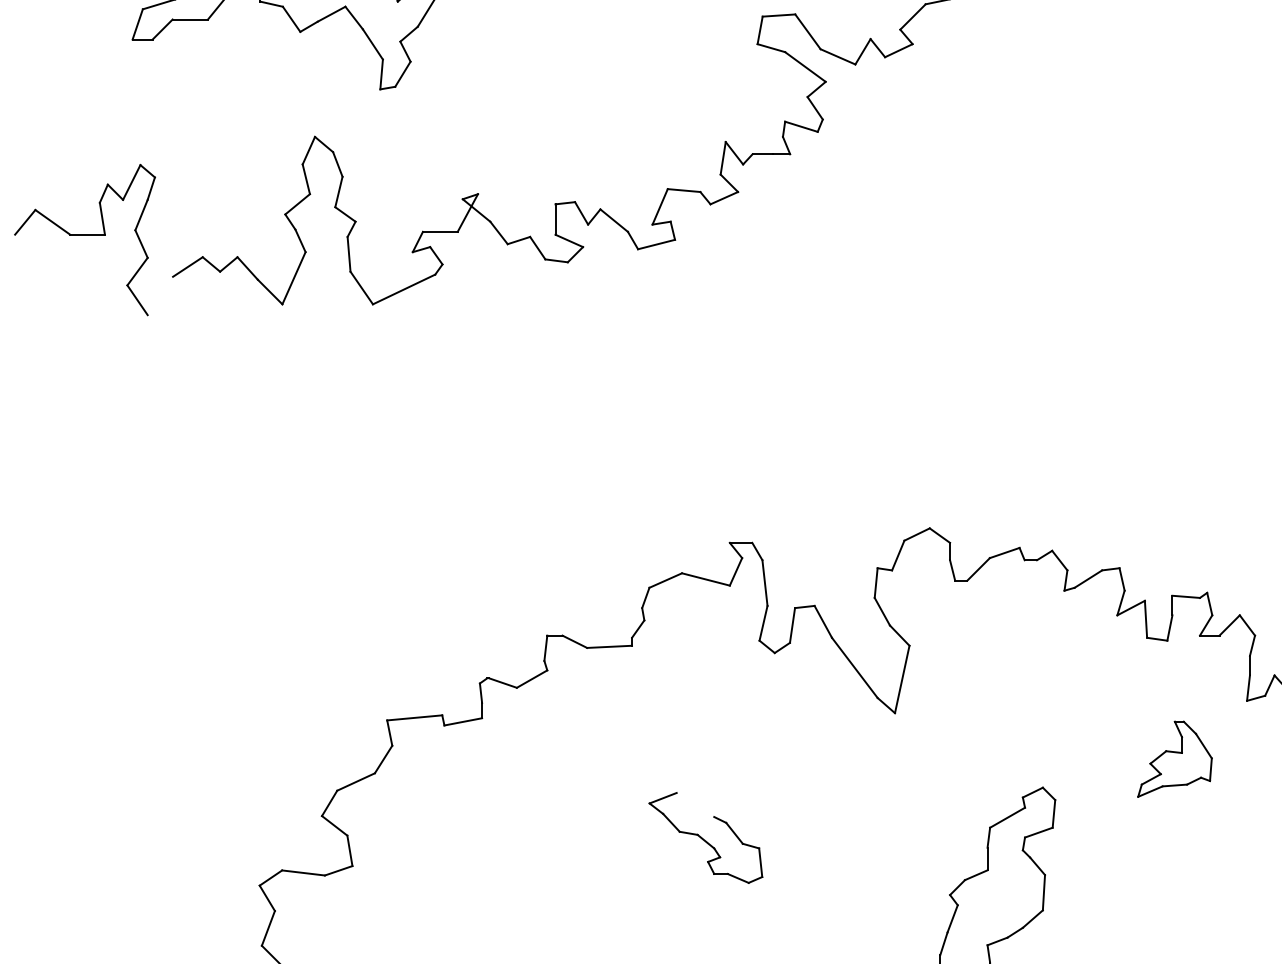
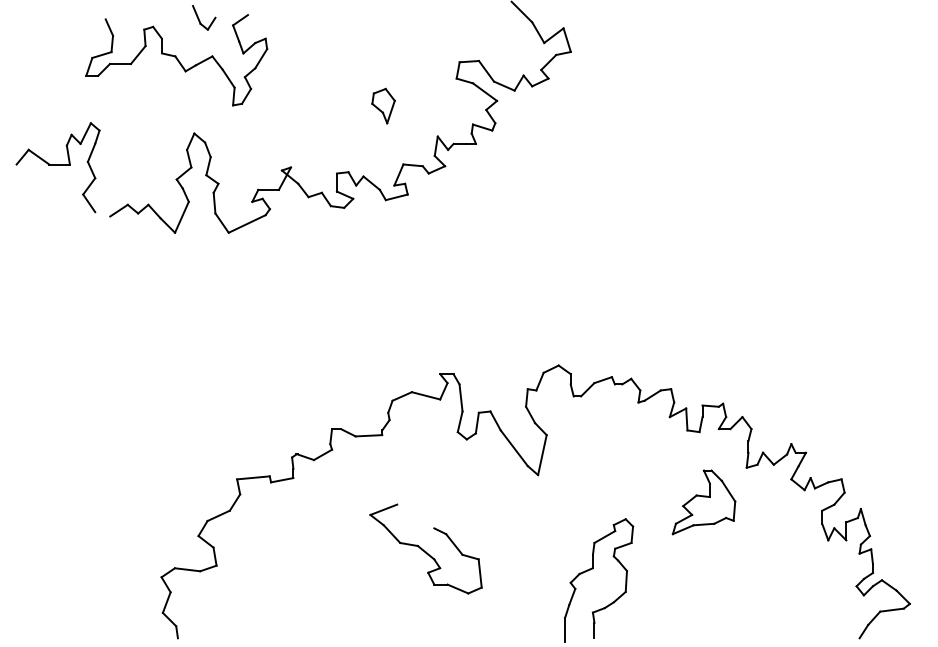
part: (634, 89) -> (383, 105), added
part: (84, 239) -> (57, 167), moved
part: (1174, 759) -> (703, 502), size x1.43
part: (705, 837) -> (425, 548), size x1.67

